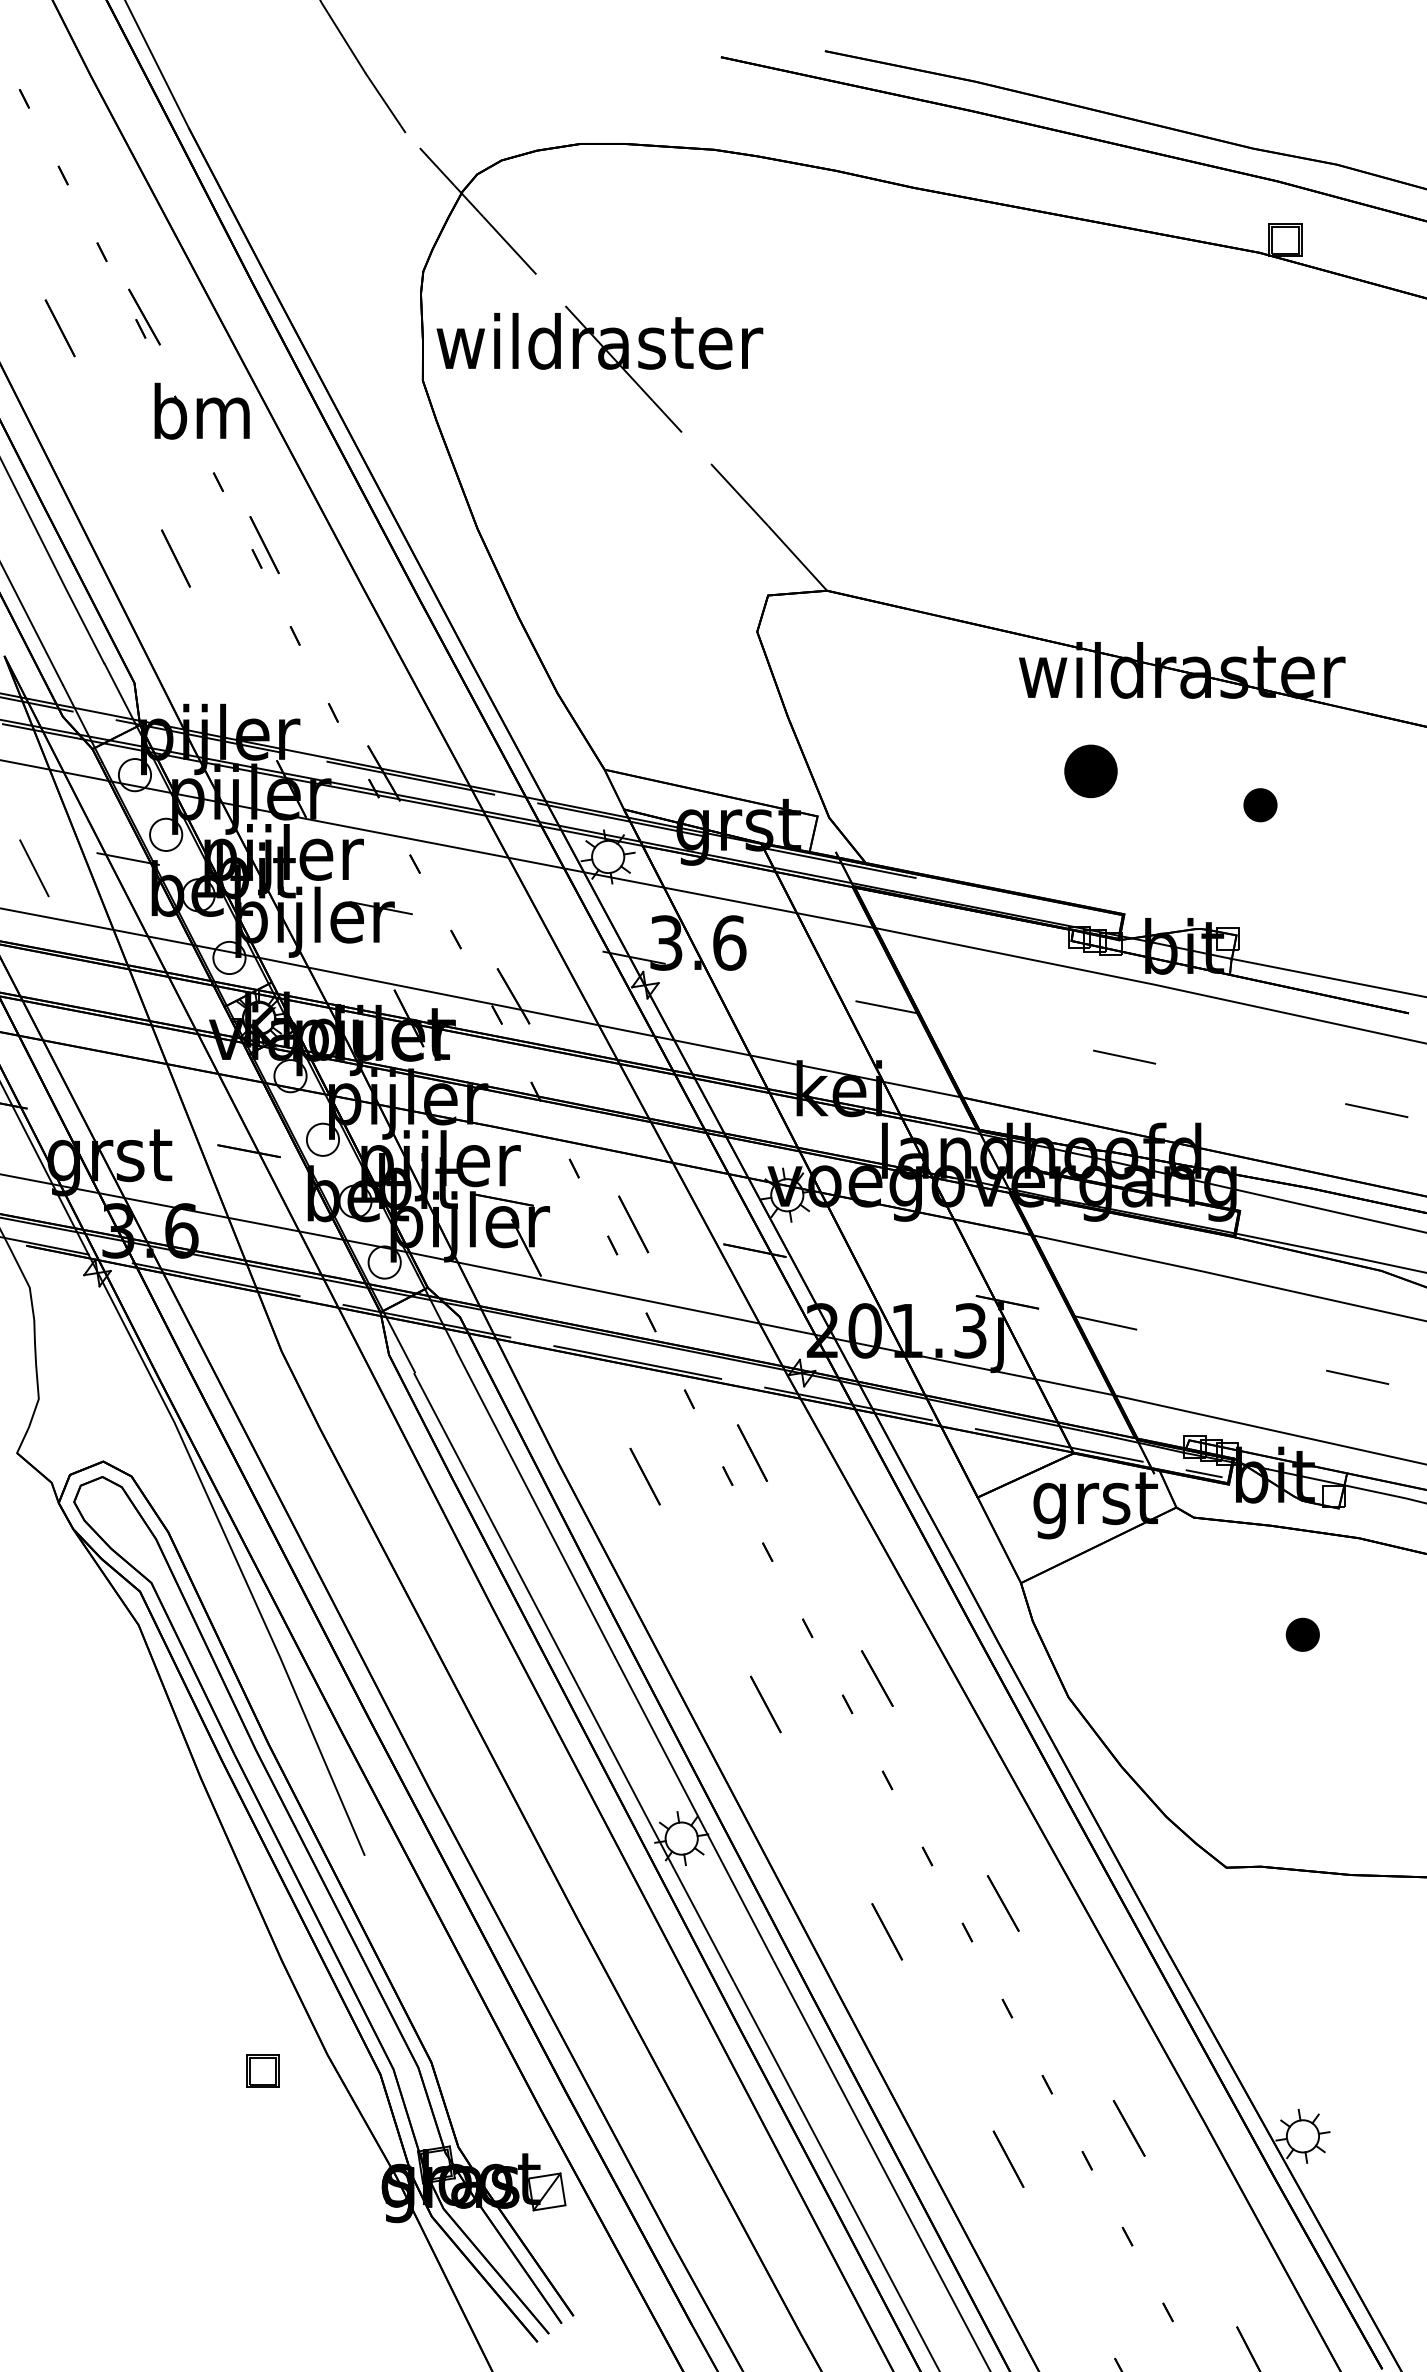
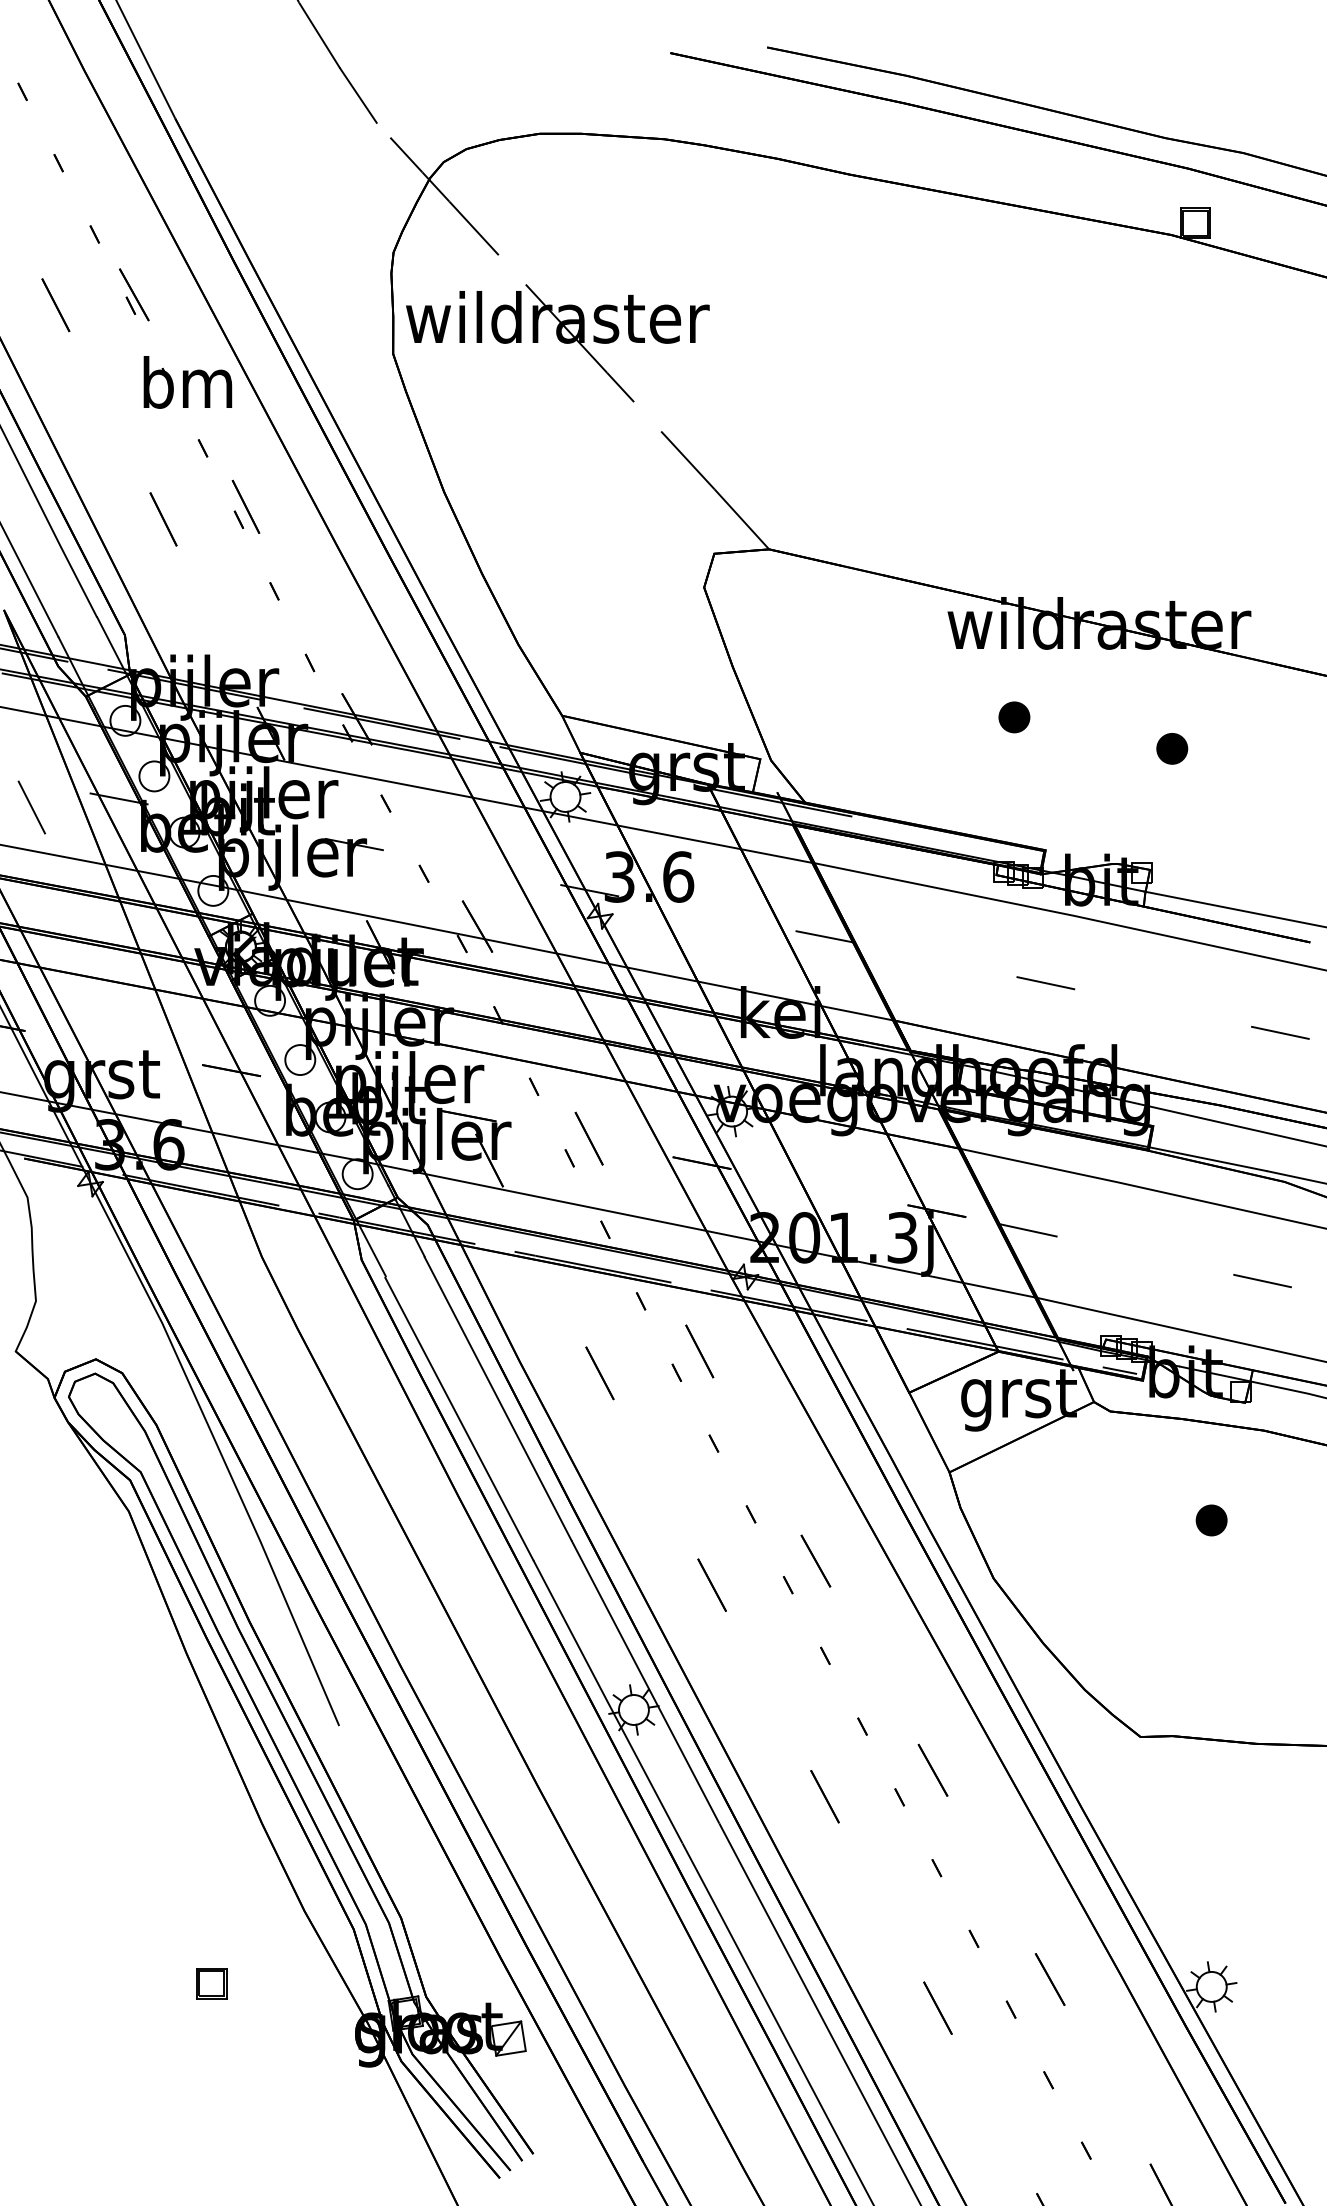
part: (1090, 771) -> (1014, 717), size x0.62
part: (262, 2070) -> (211, 1983), moved

